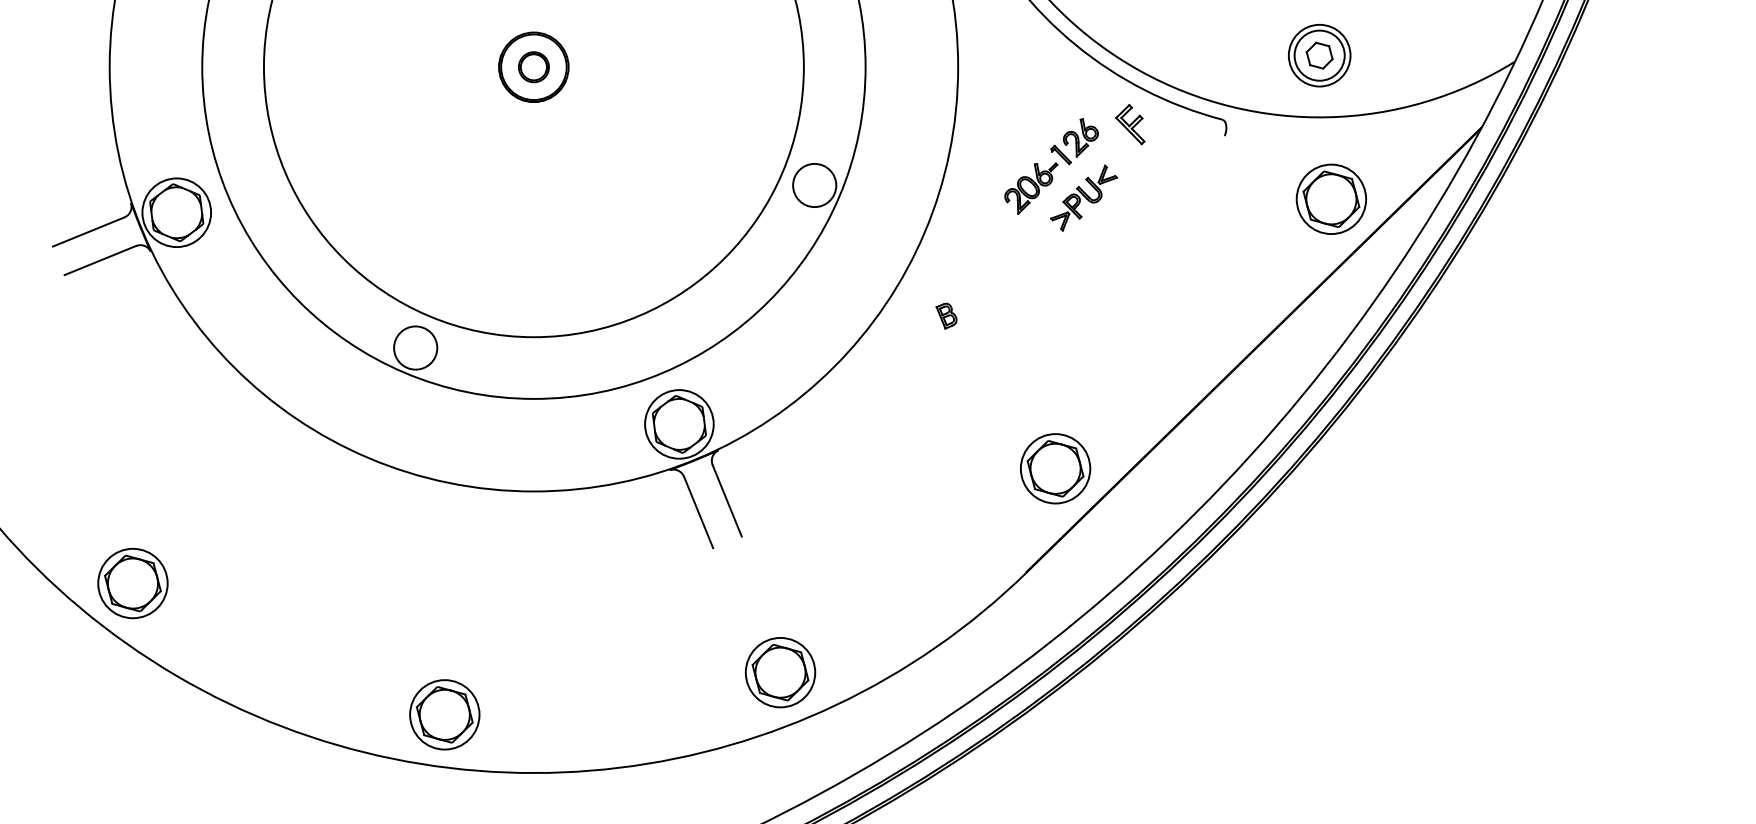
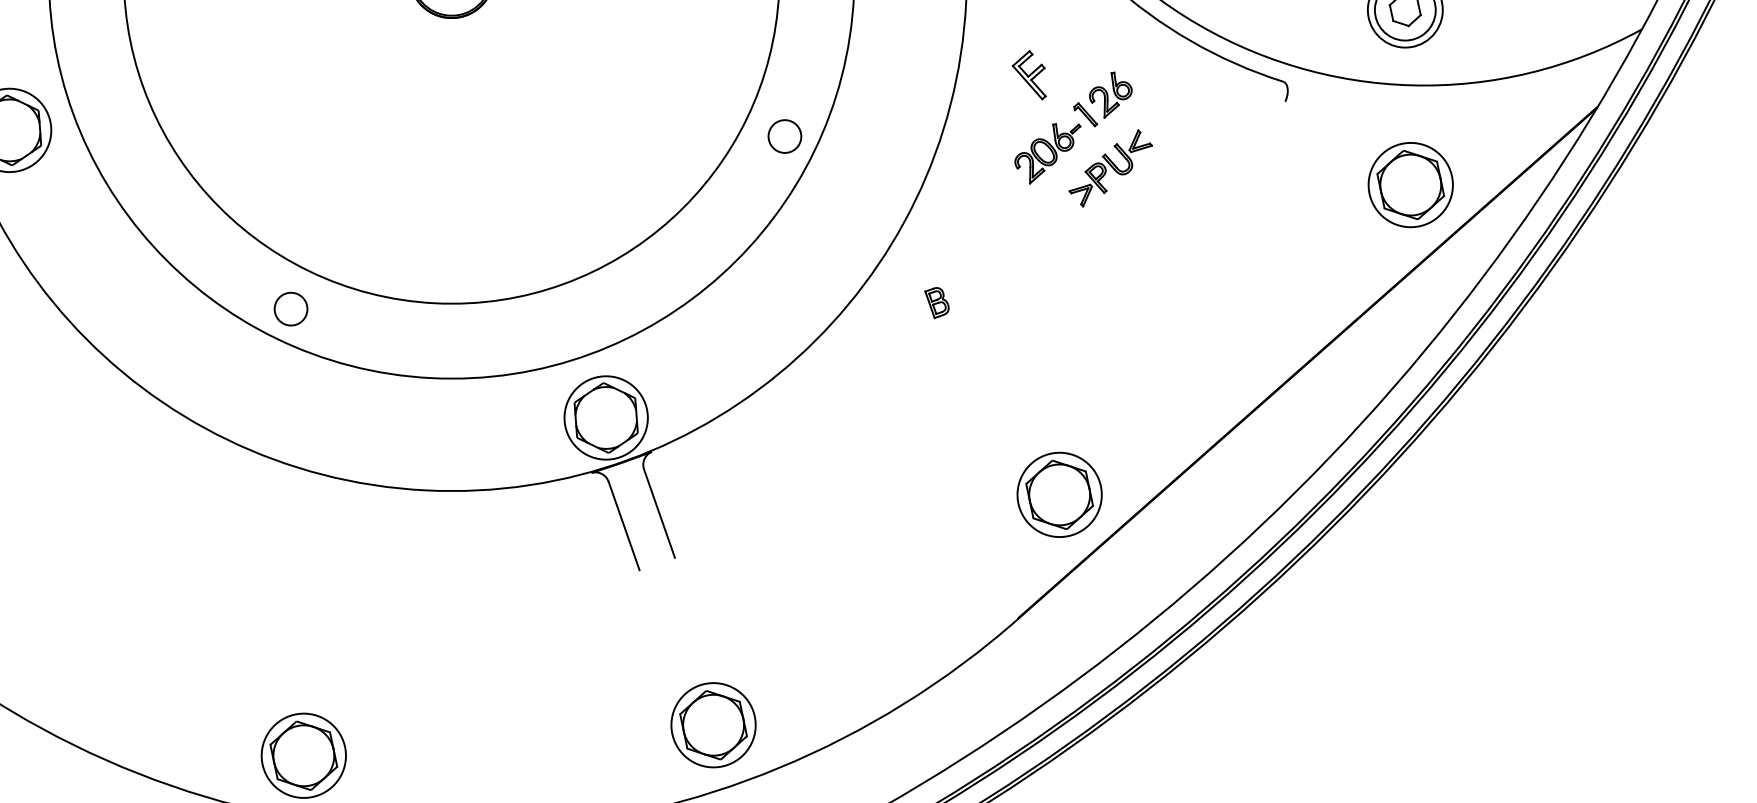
part: (1130, 124) -> (1029, 74), moved
circle: (814, 185) -> (784, 136), size x0.62
circle: (415, 347) -> (290, 308), size x0.62

